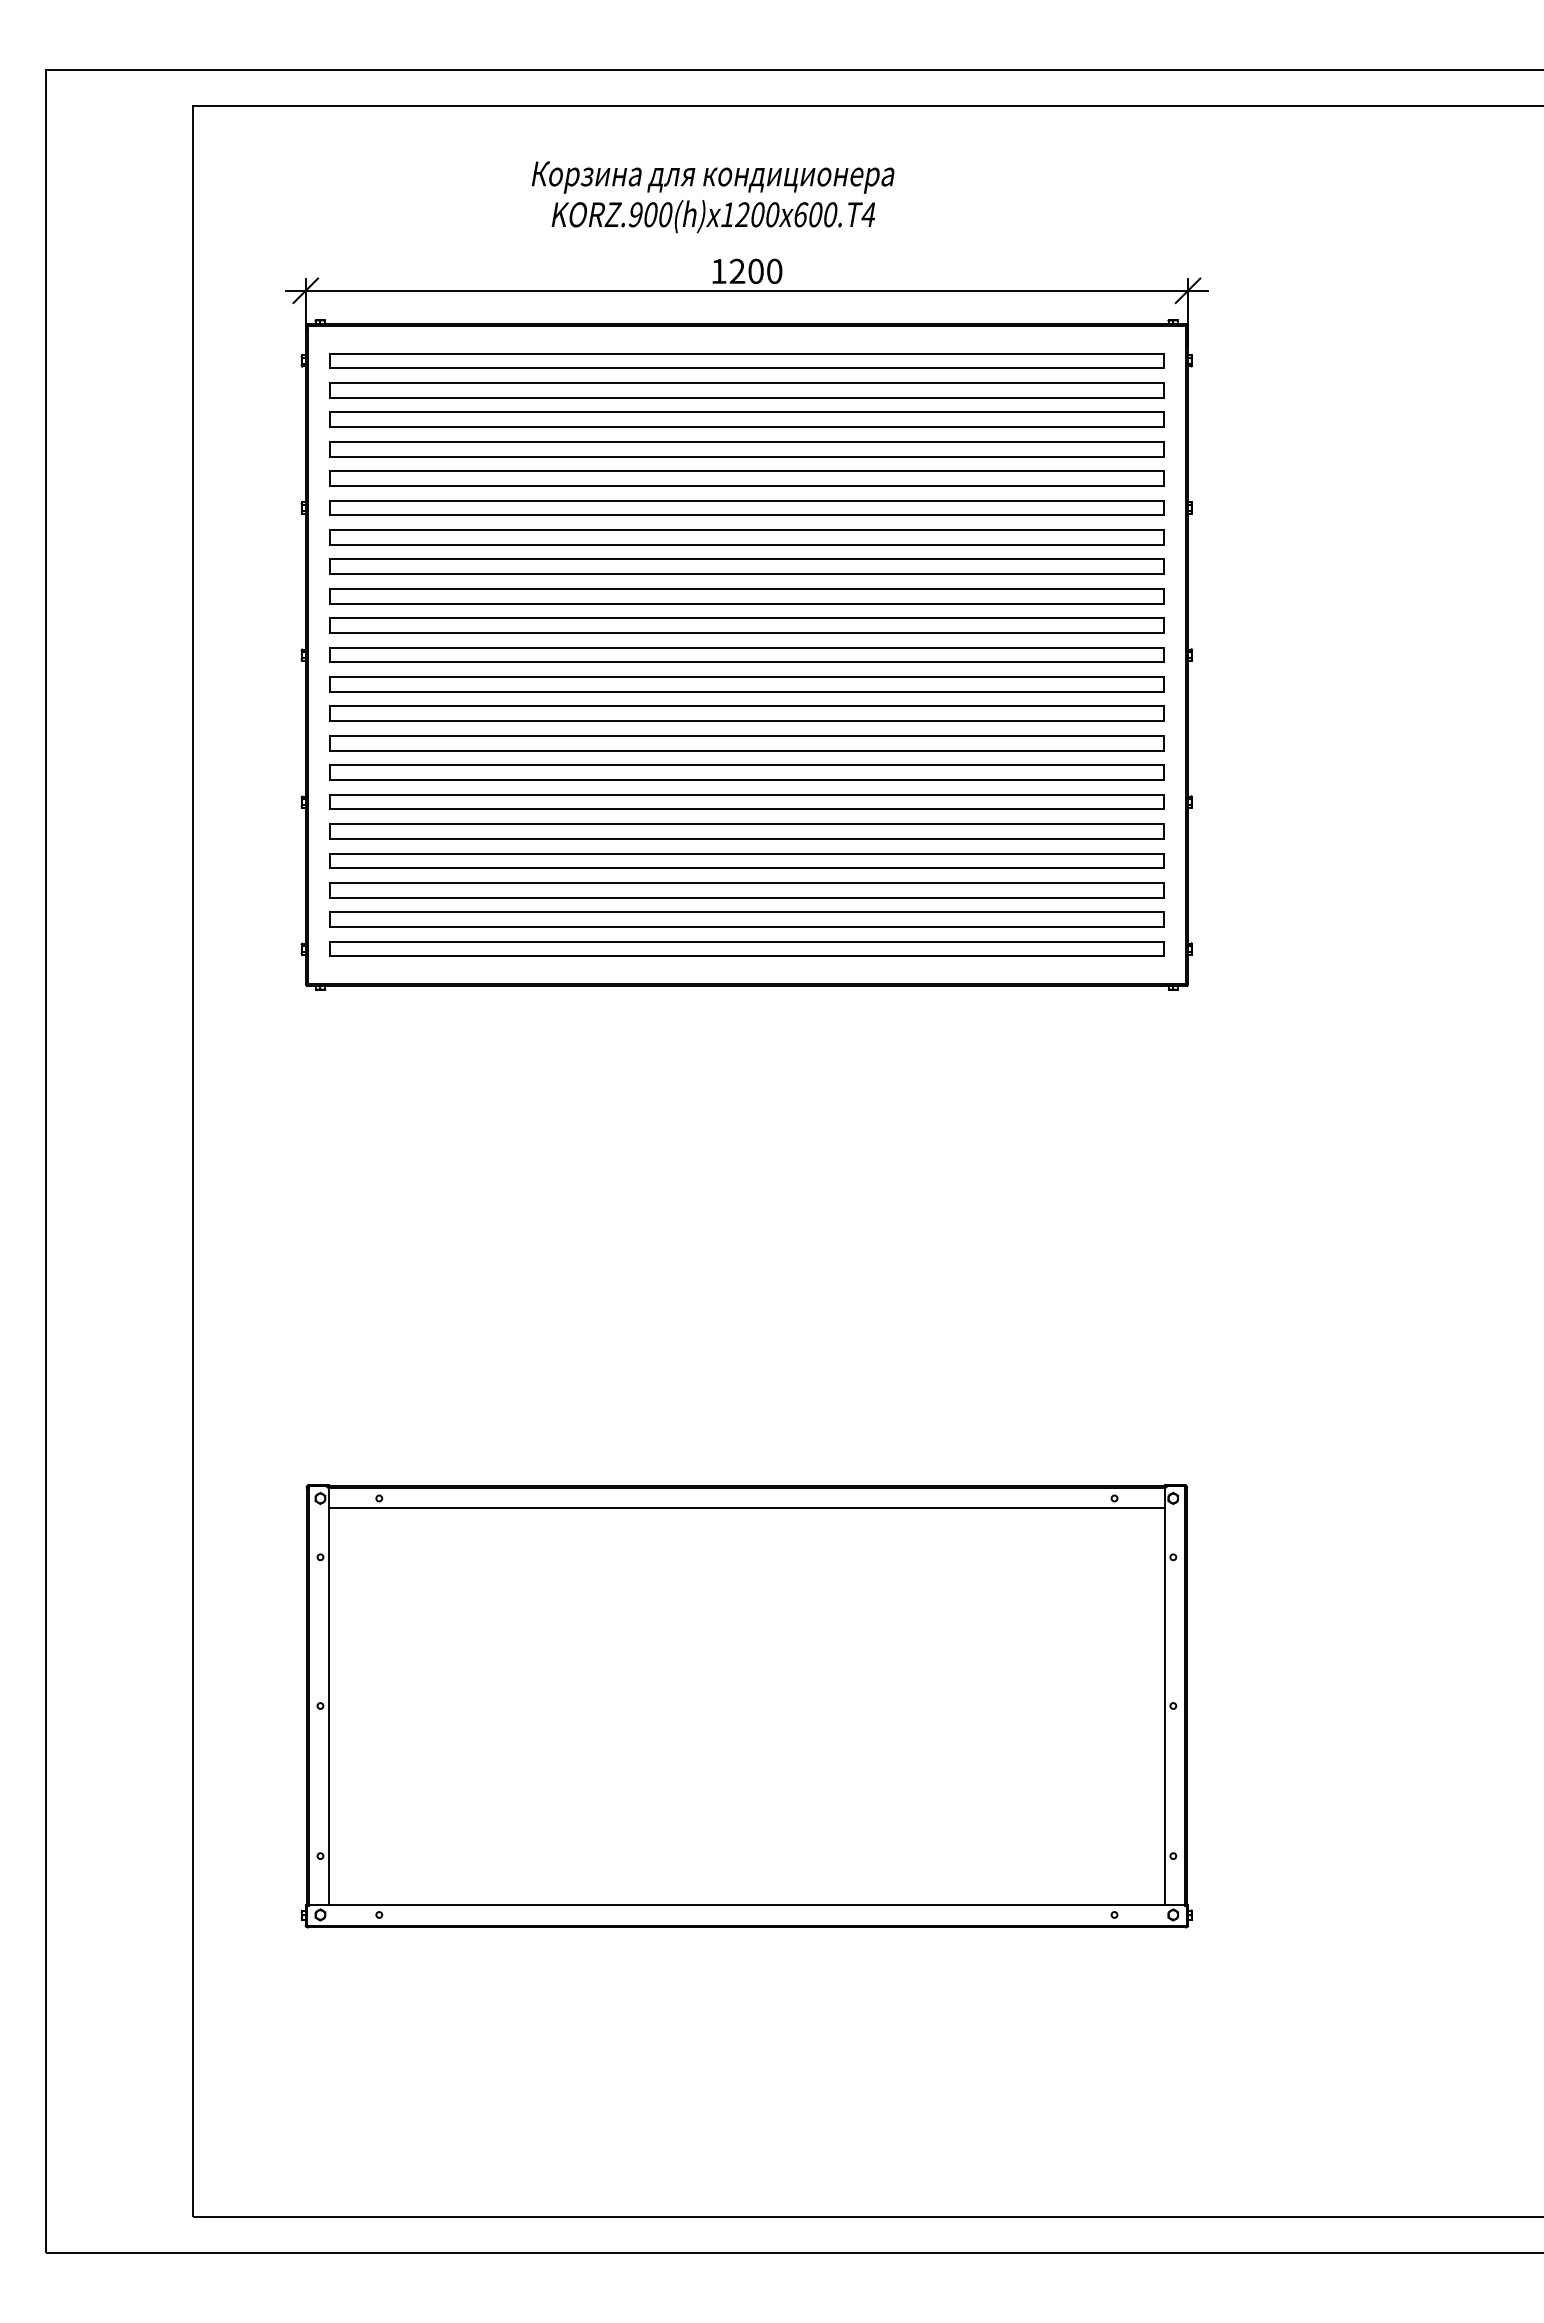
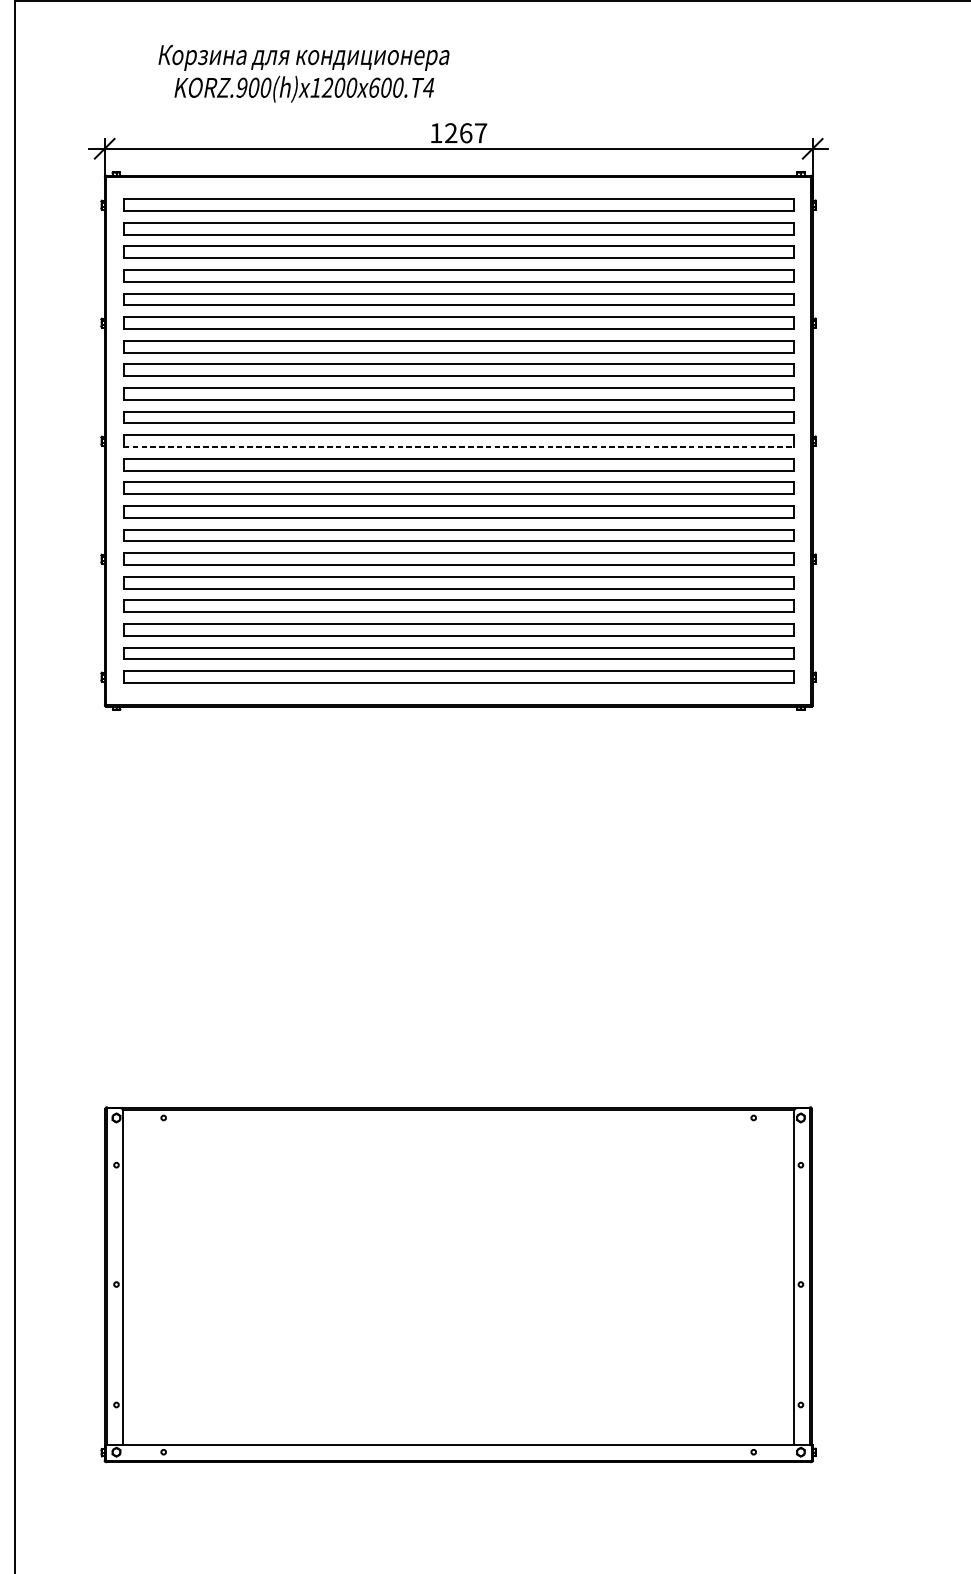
text: (712, 197) -> (303, 73), moved
text: (765, 271) -> (473, 133), 1200 -> 1267
line: (747, 662) -> (459, 447), solid -> dashed
line: (746, 1508) -> (458, 1126), removed

